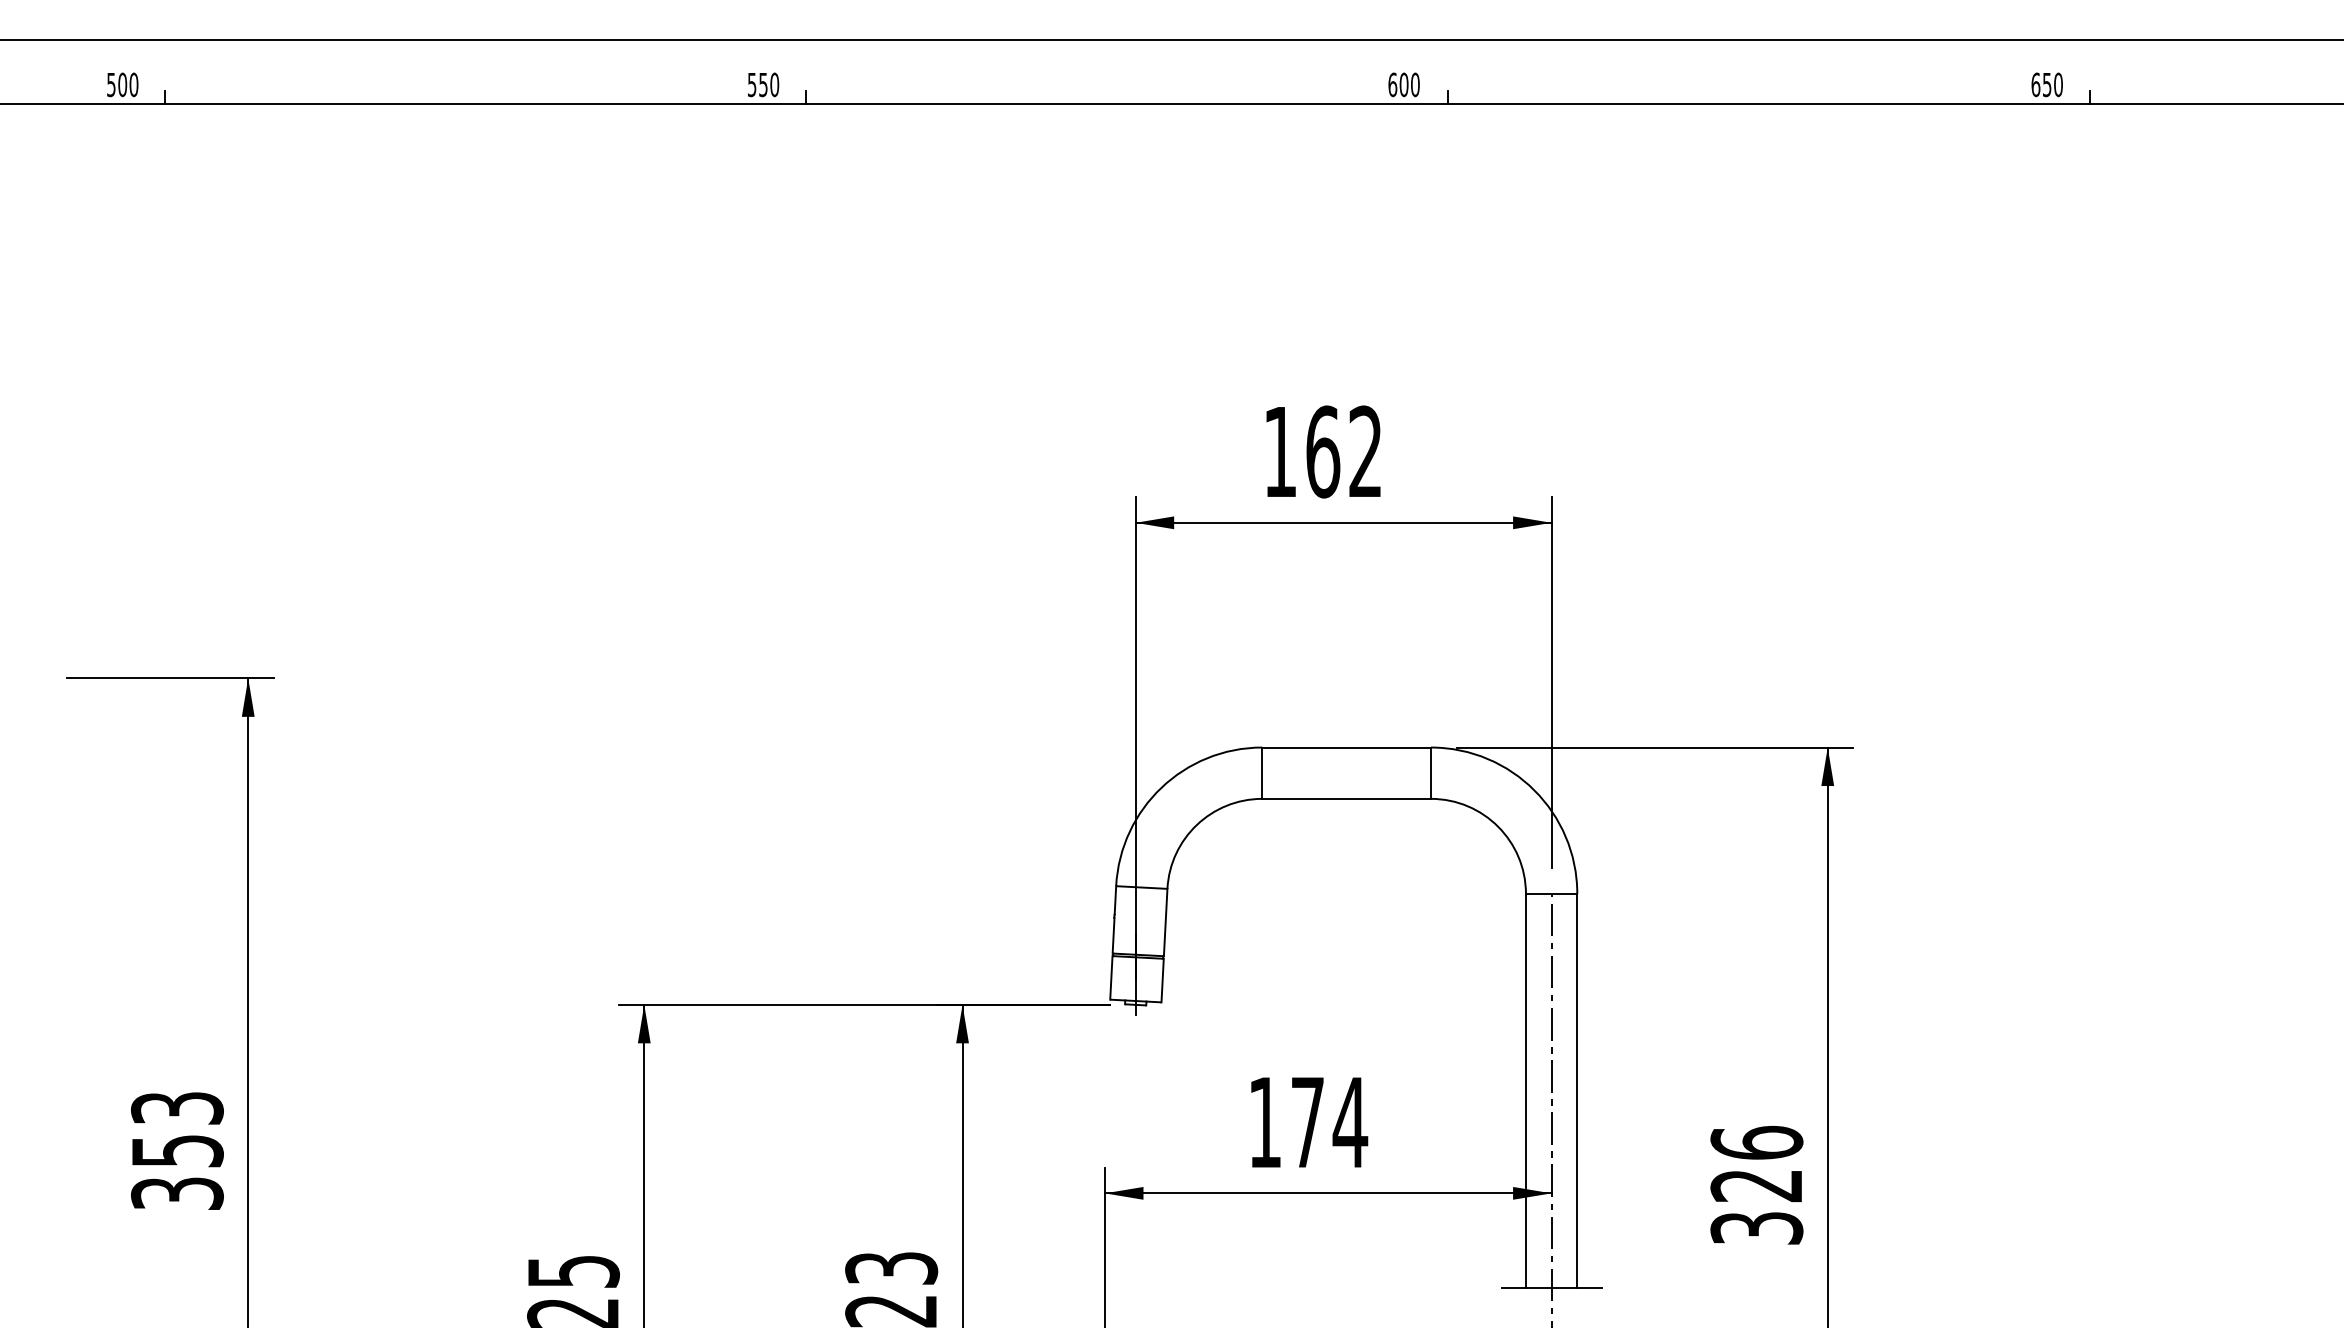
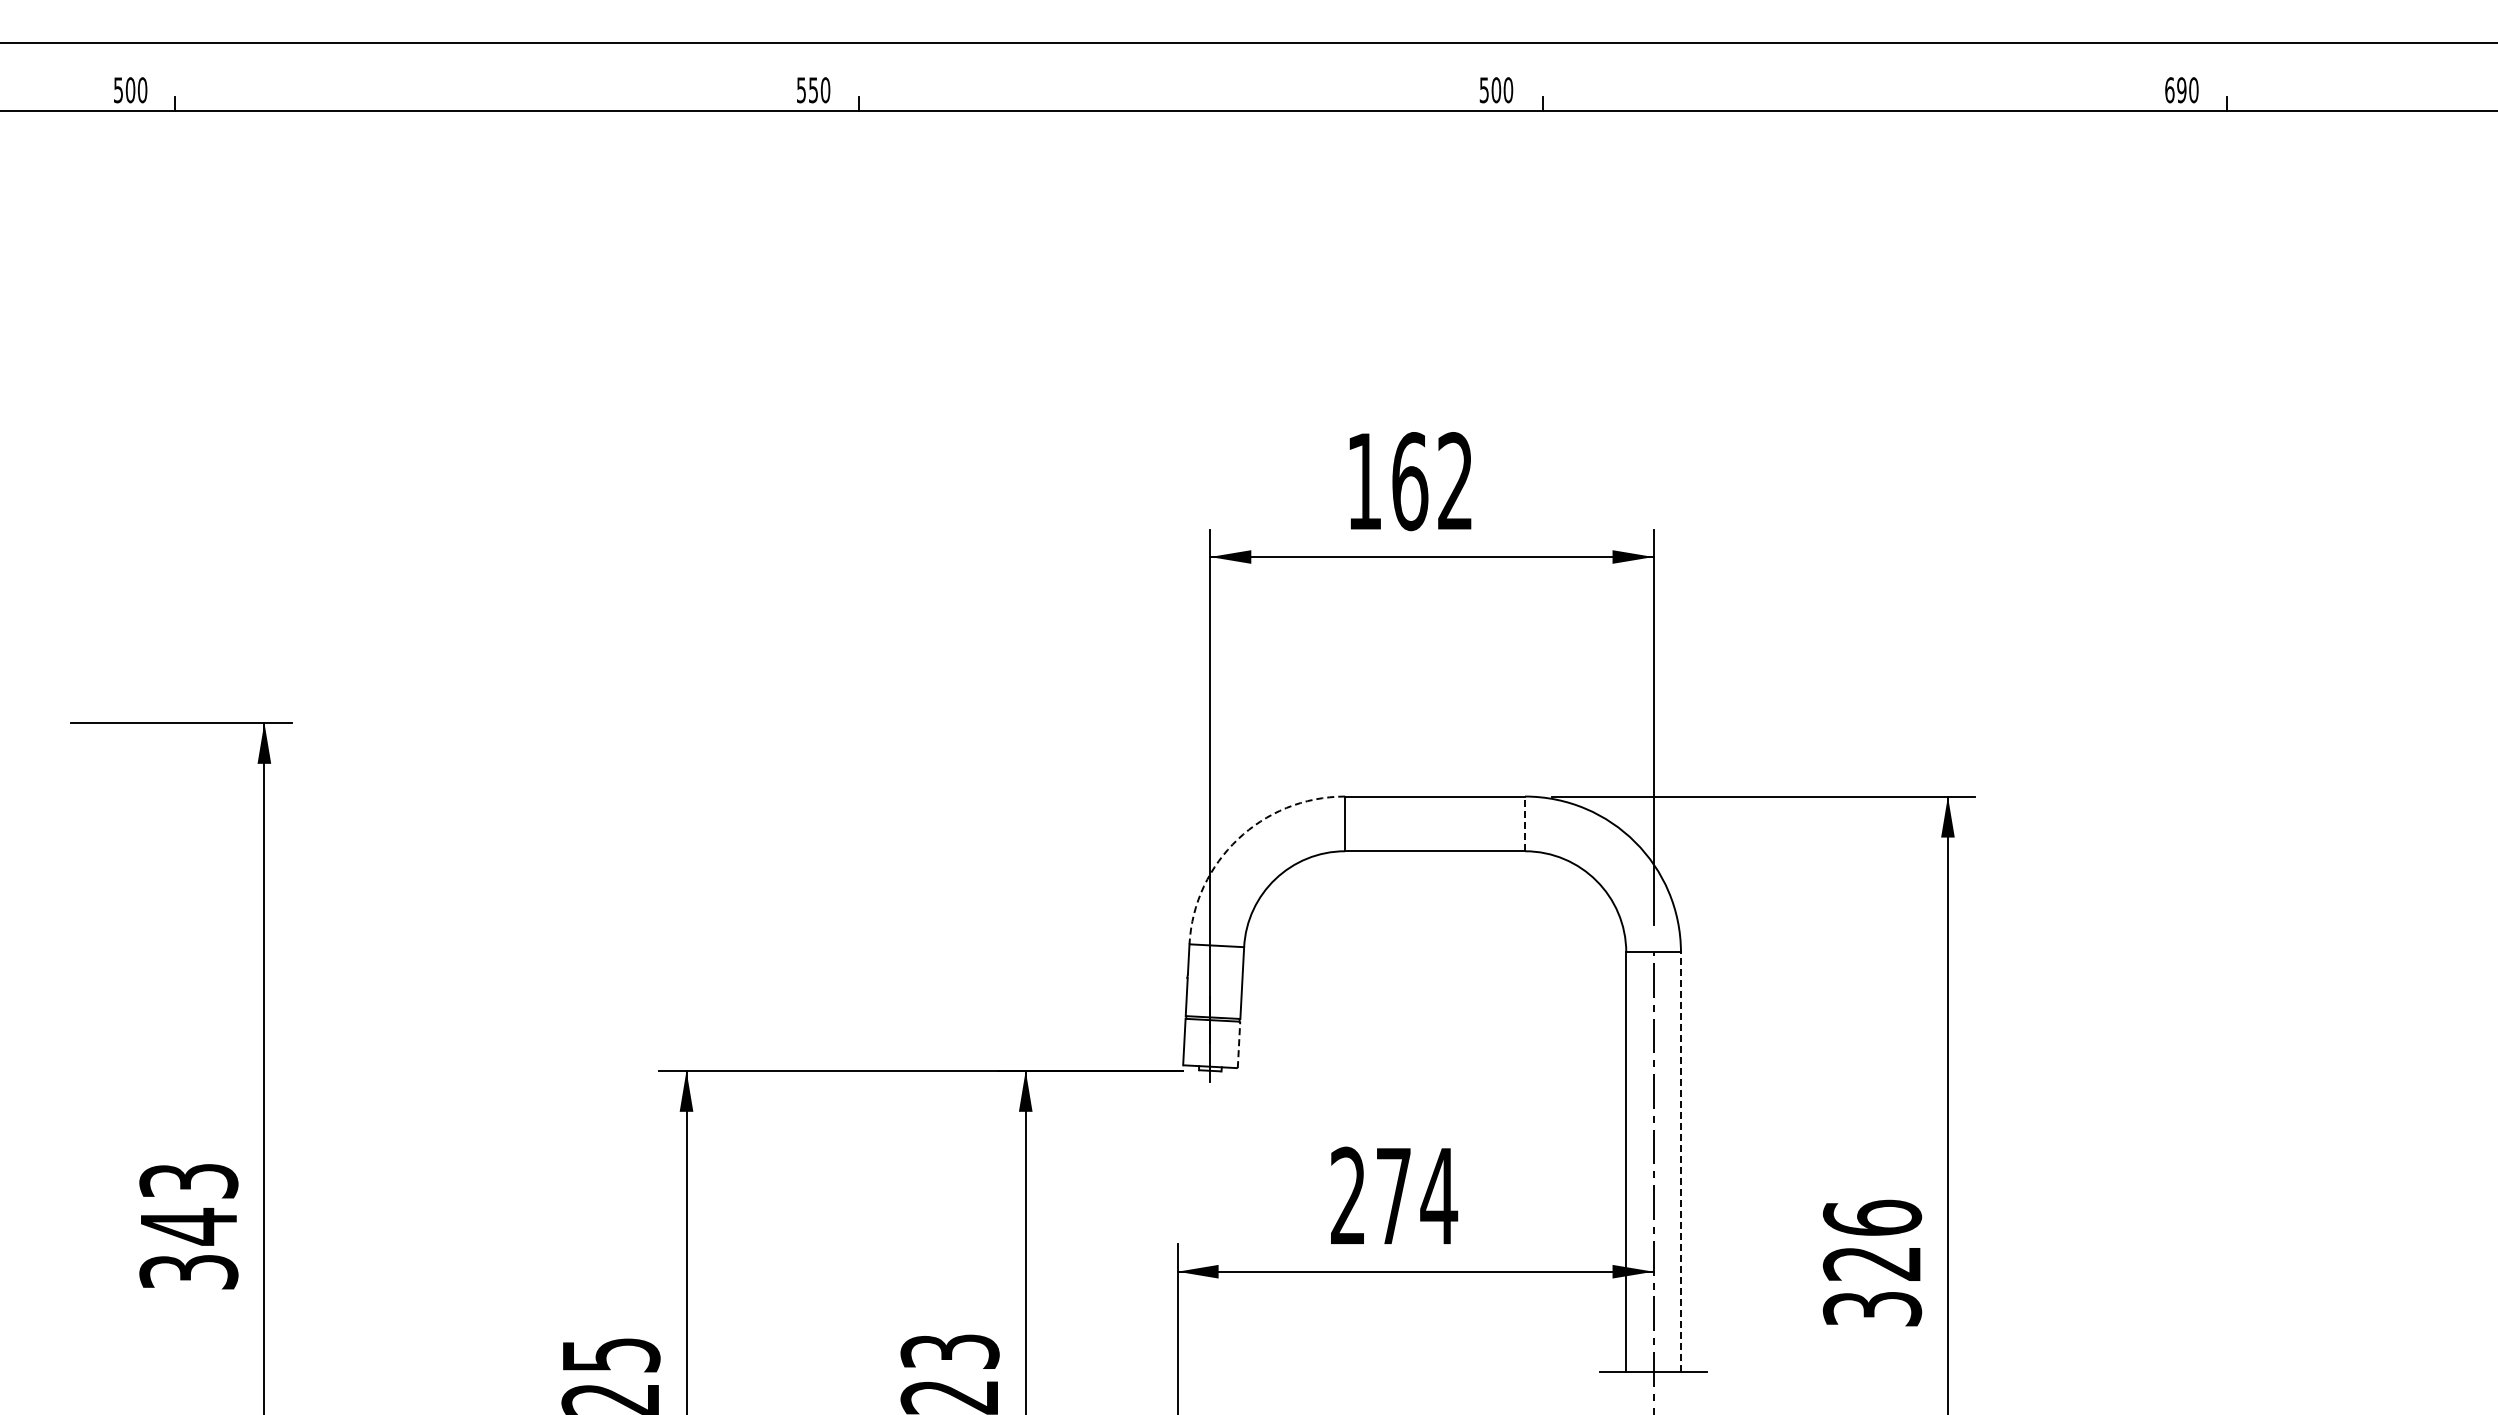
text: (2046, 84) -> (2181, 89), 650 -> 690
text: (1392, 85) -> (1484, 90), 600 -> 500
line: (1431, 772) -> (1525, 823), solid -> dashed
arc: (1161, 787) -> (1237, 839), solid -> dashed
line: (1163, 980) -> (1239, 1044), solid -> dashed
line: (1576, 1090) -> (1680, 1162), solid -> dashed
text: (1264, 1120) -> (1347, 1194), 174 -> 274
text: (177, 1150) -> (189, 1226), 353 -> 343

